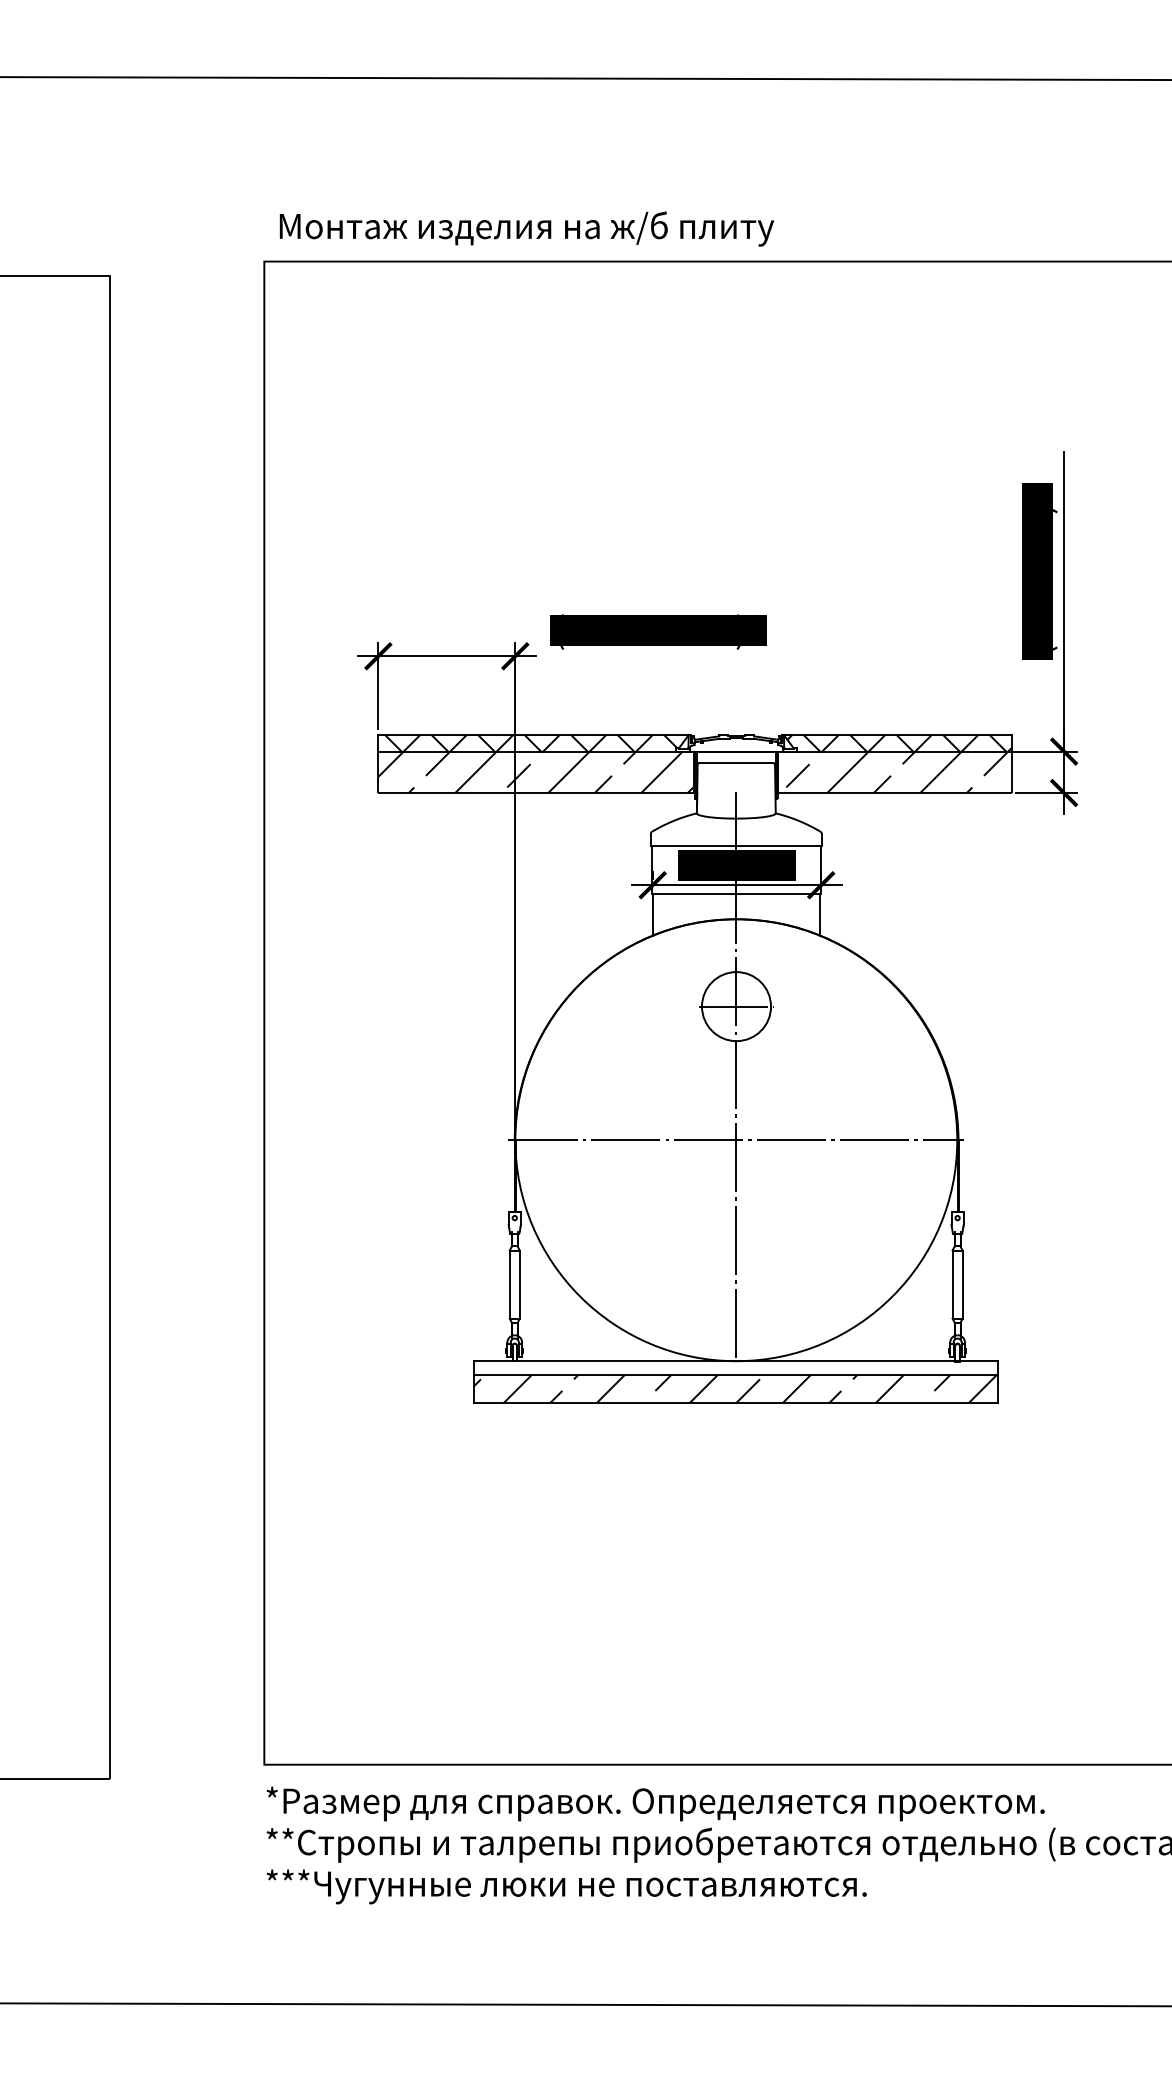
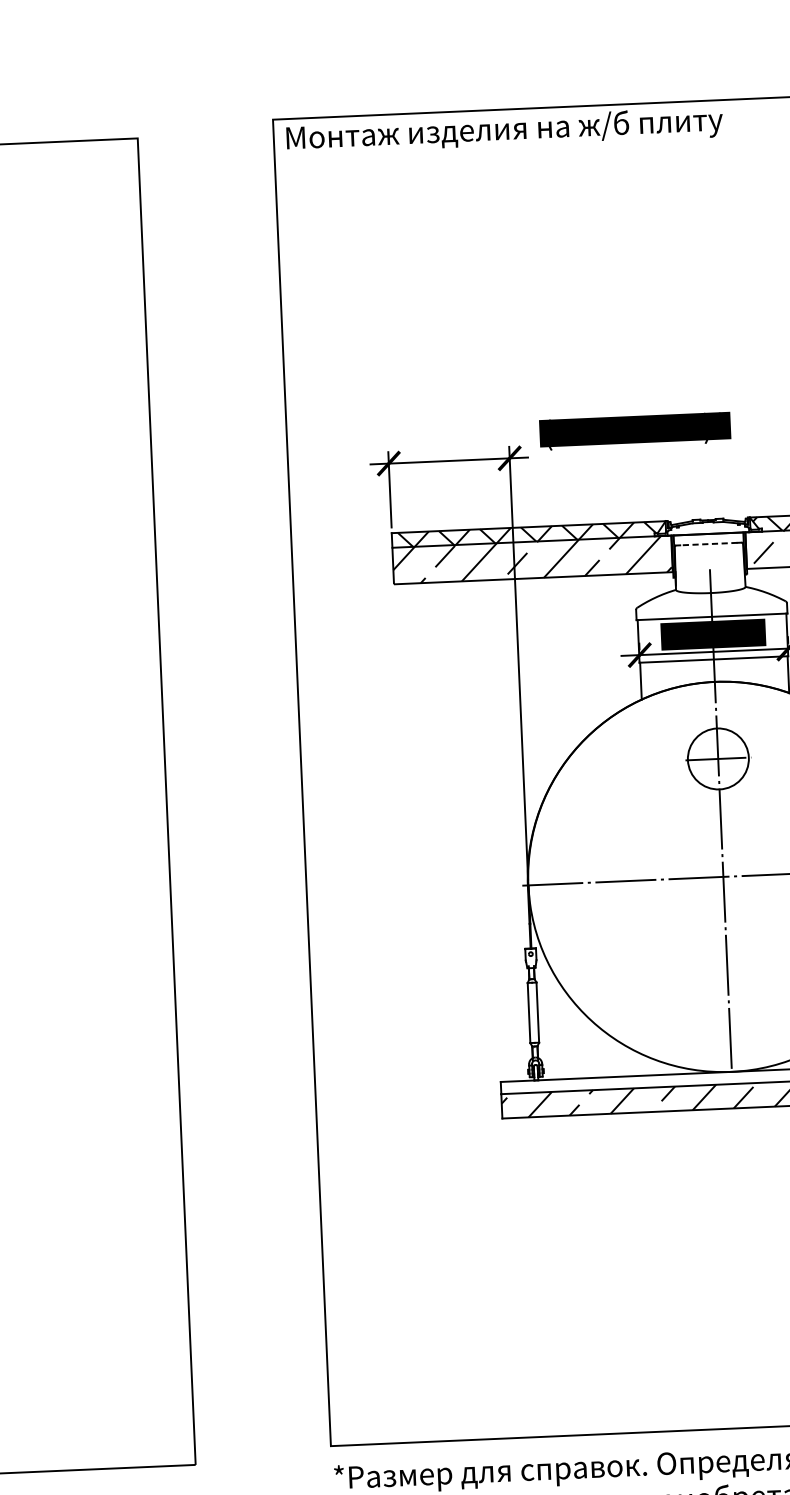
text: (526, 228) -> (504, 130), moved
line: (735, 763) -> (708, 544), solid -> dashed

